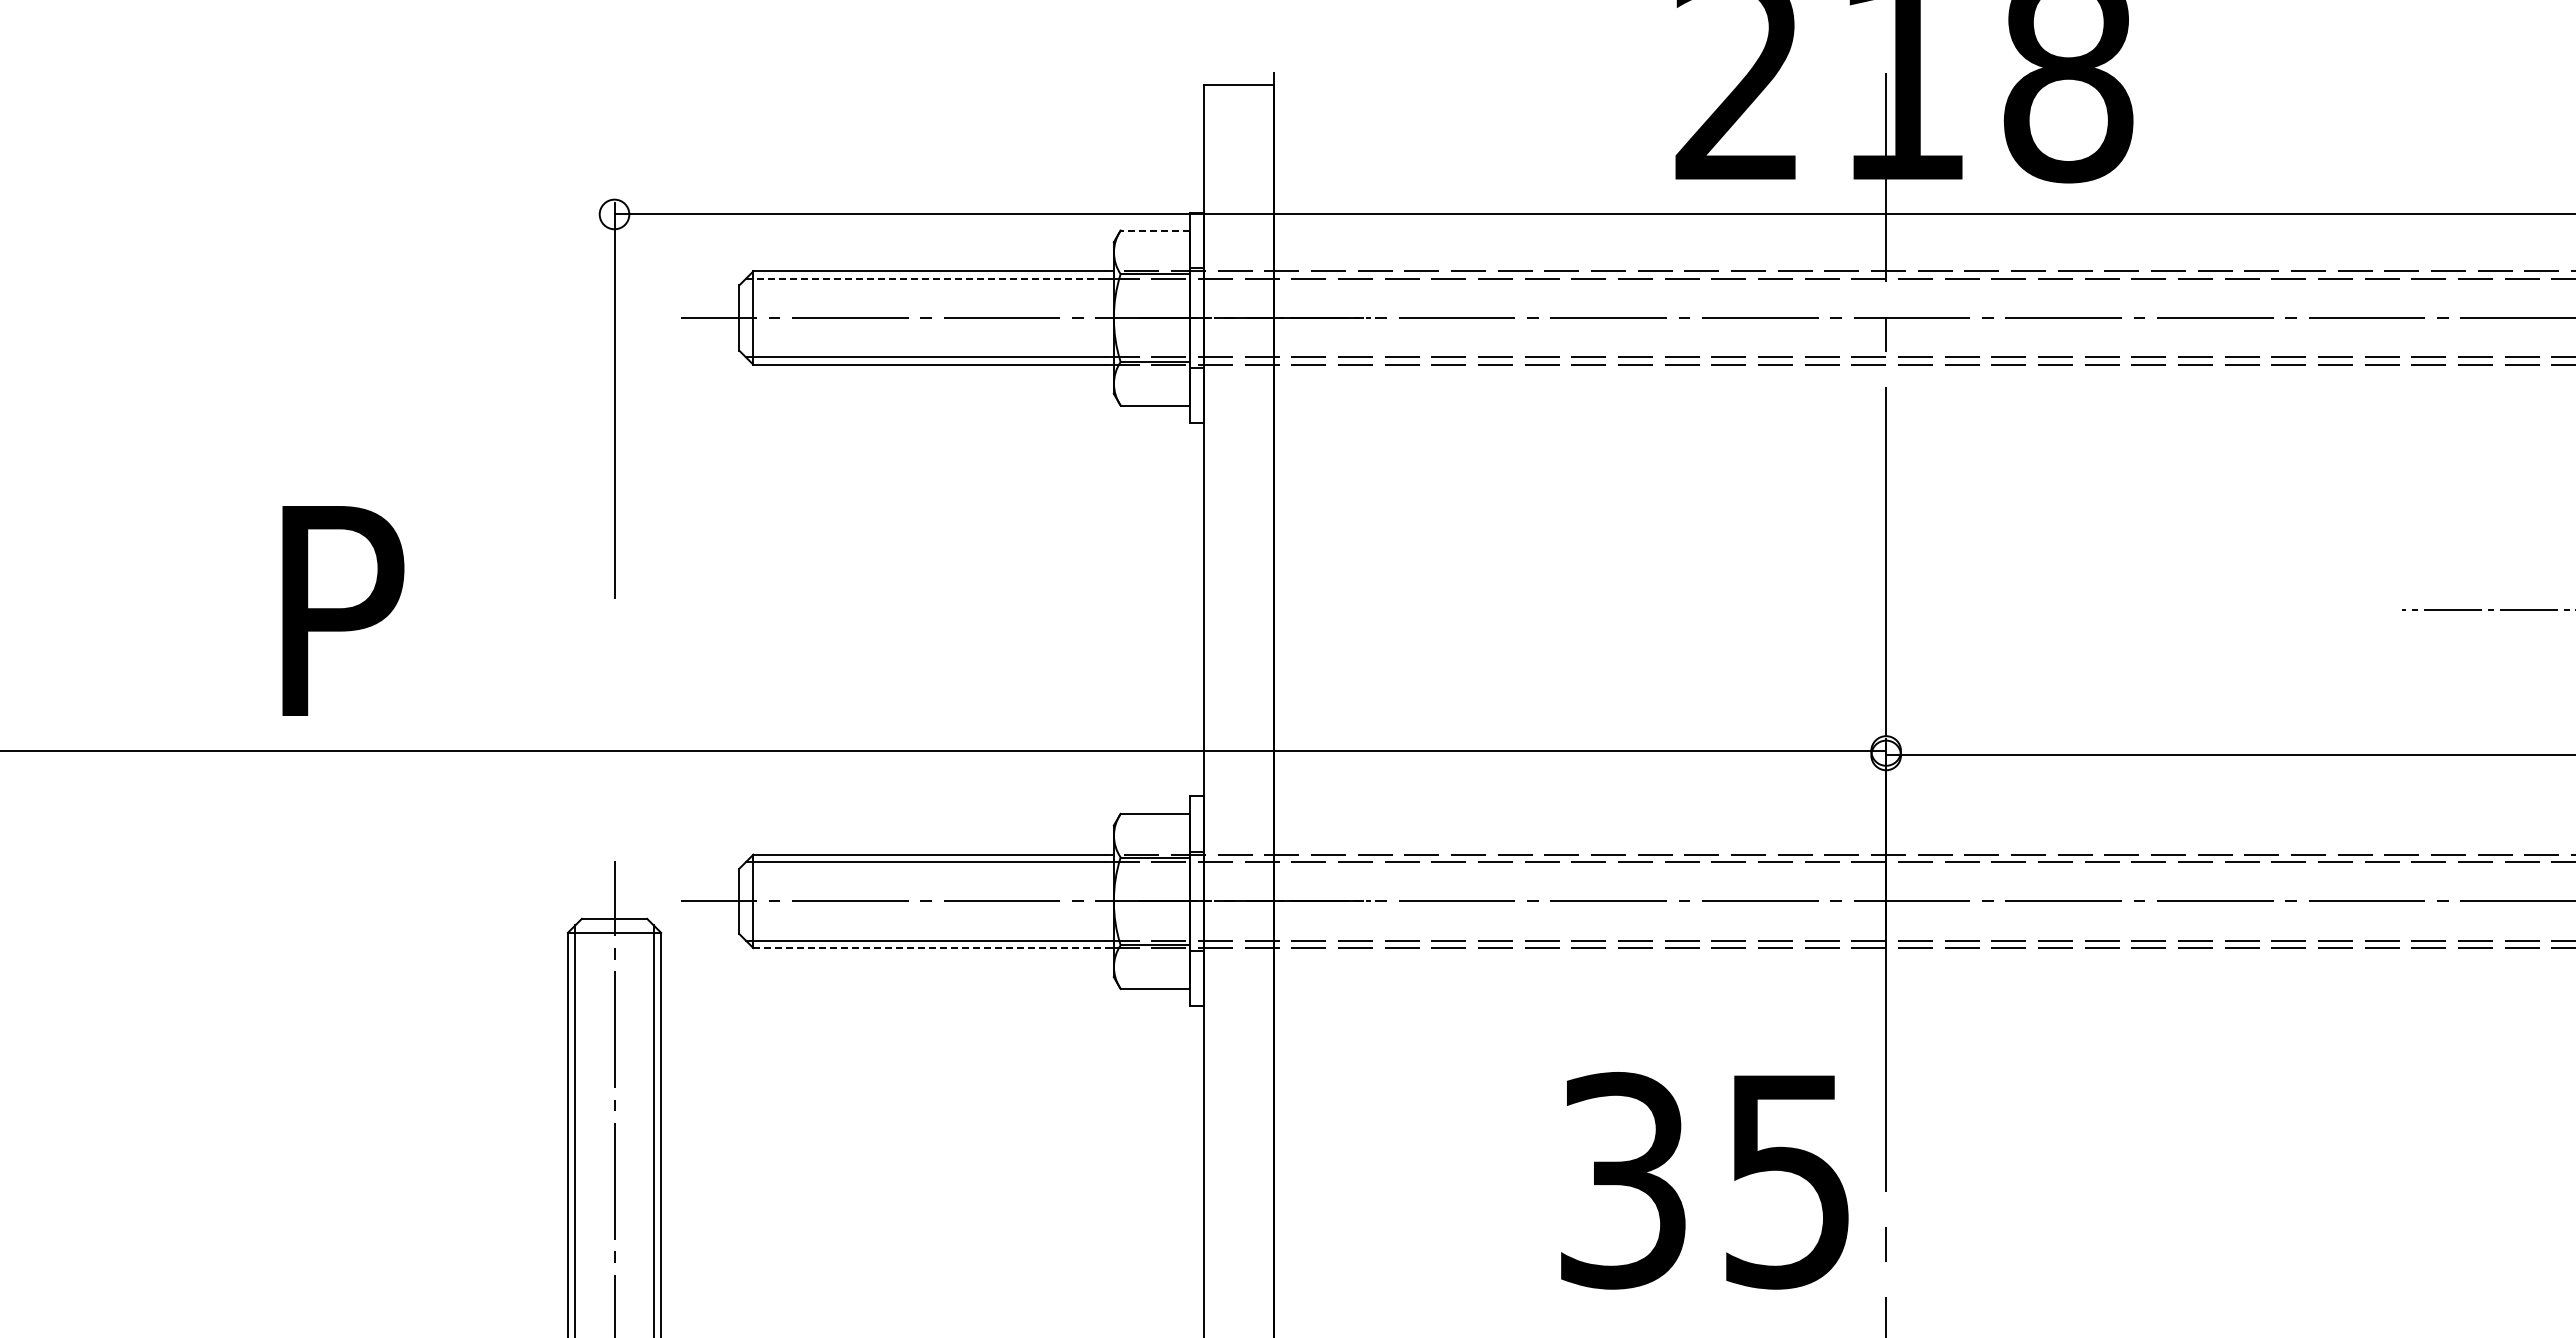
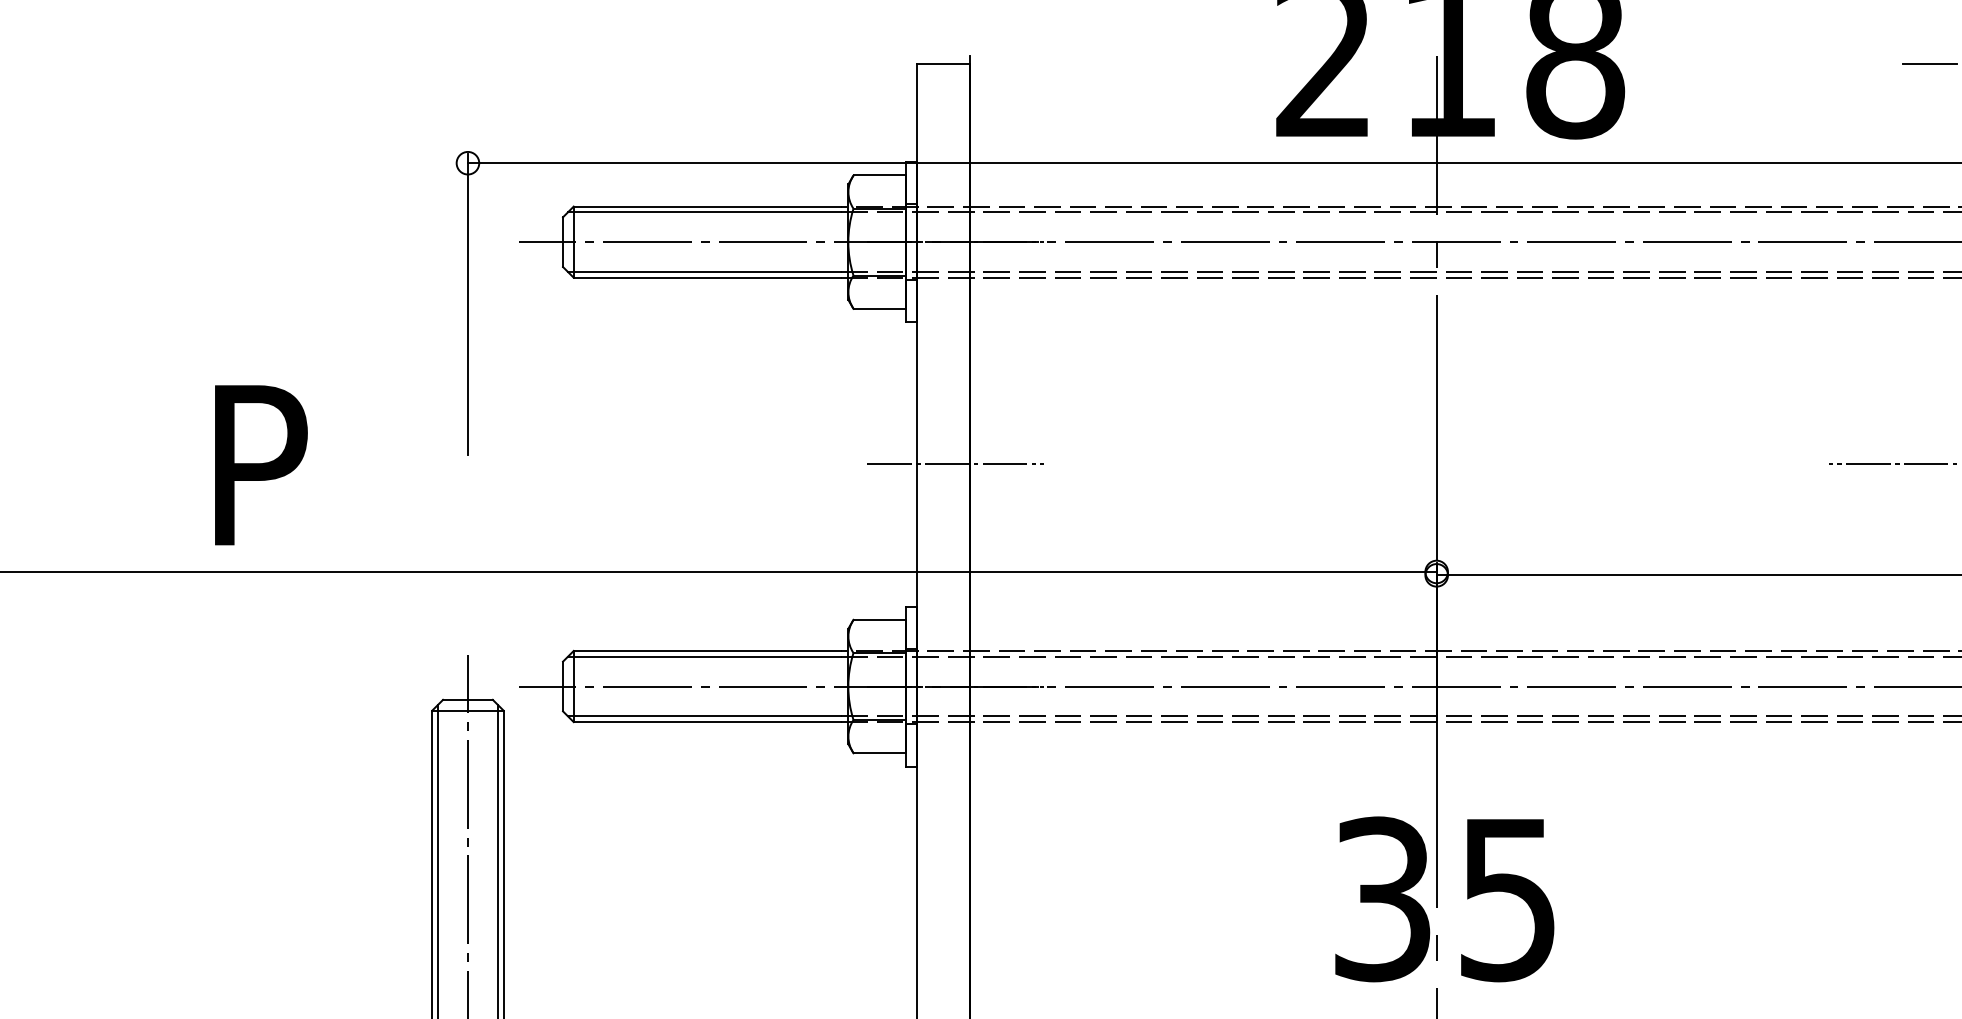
line: (2533, 84) -> (1929, 64), added
line: (1154, 230) -> (879, 175), dashed -> solid
line: (925, 278) -> (704, 212), dashed -> solid
line: (1254, 609) -> (955, 464), added
line: (928, 948) -> (707, 722), dashed -> solid
text: (1704, 1180) -> (1444, 899), moved

